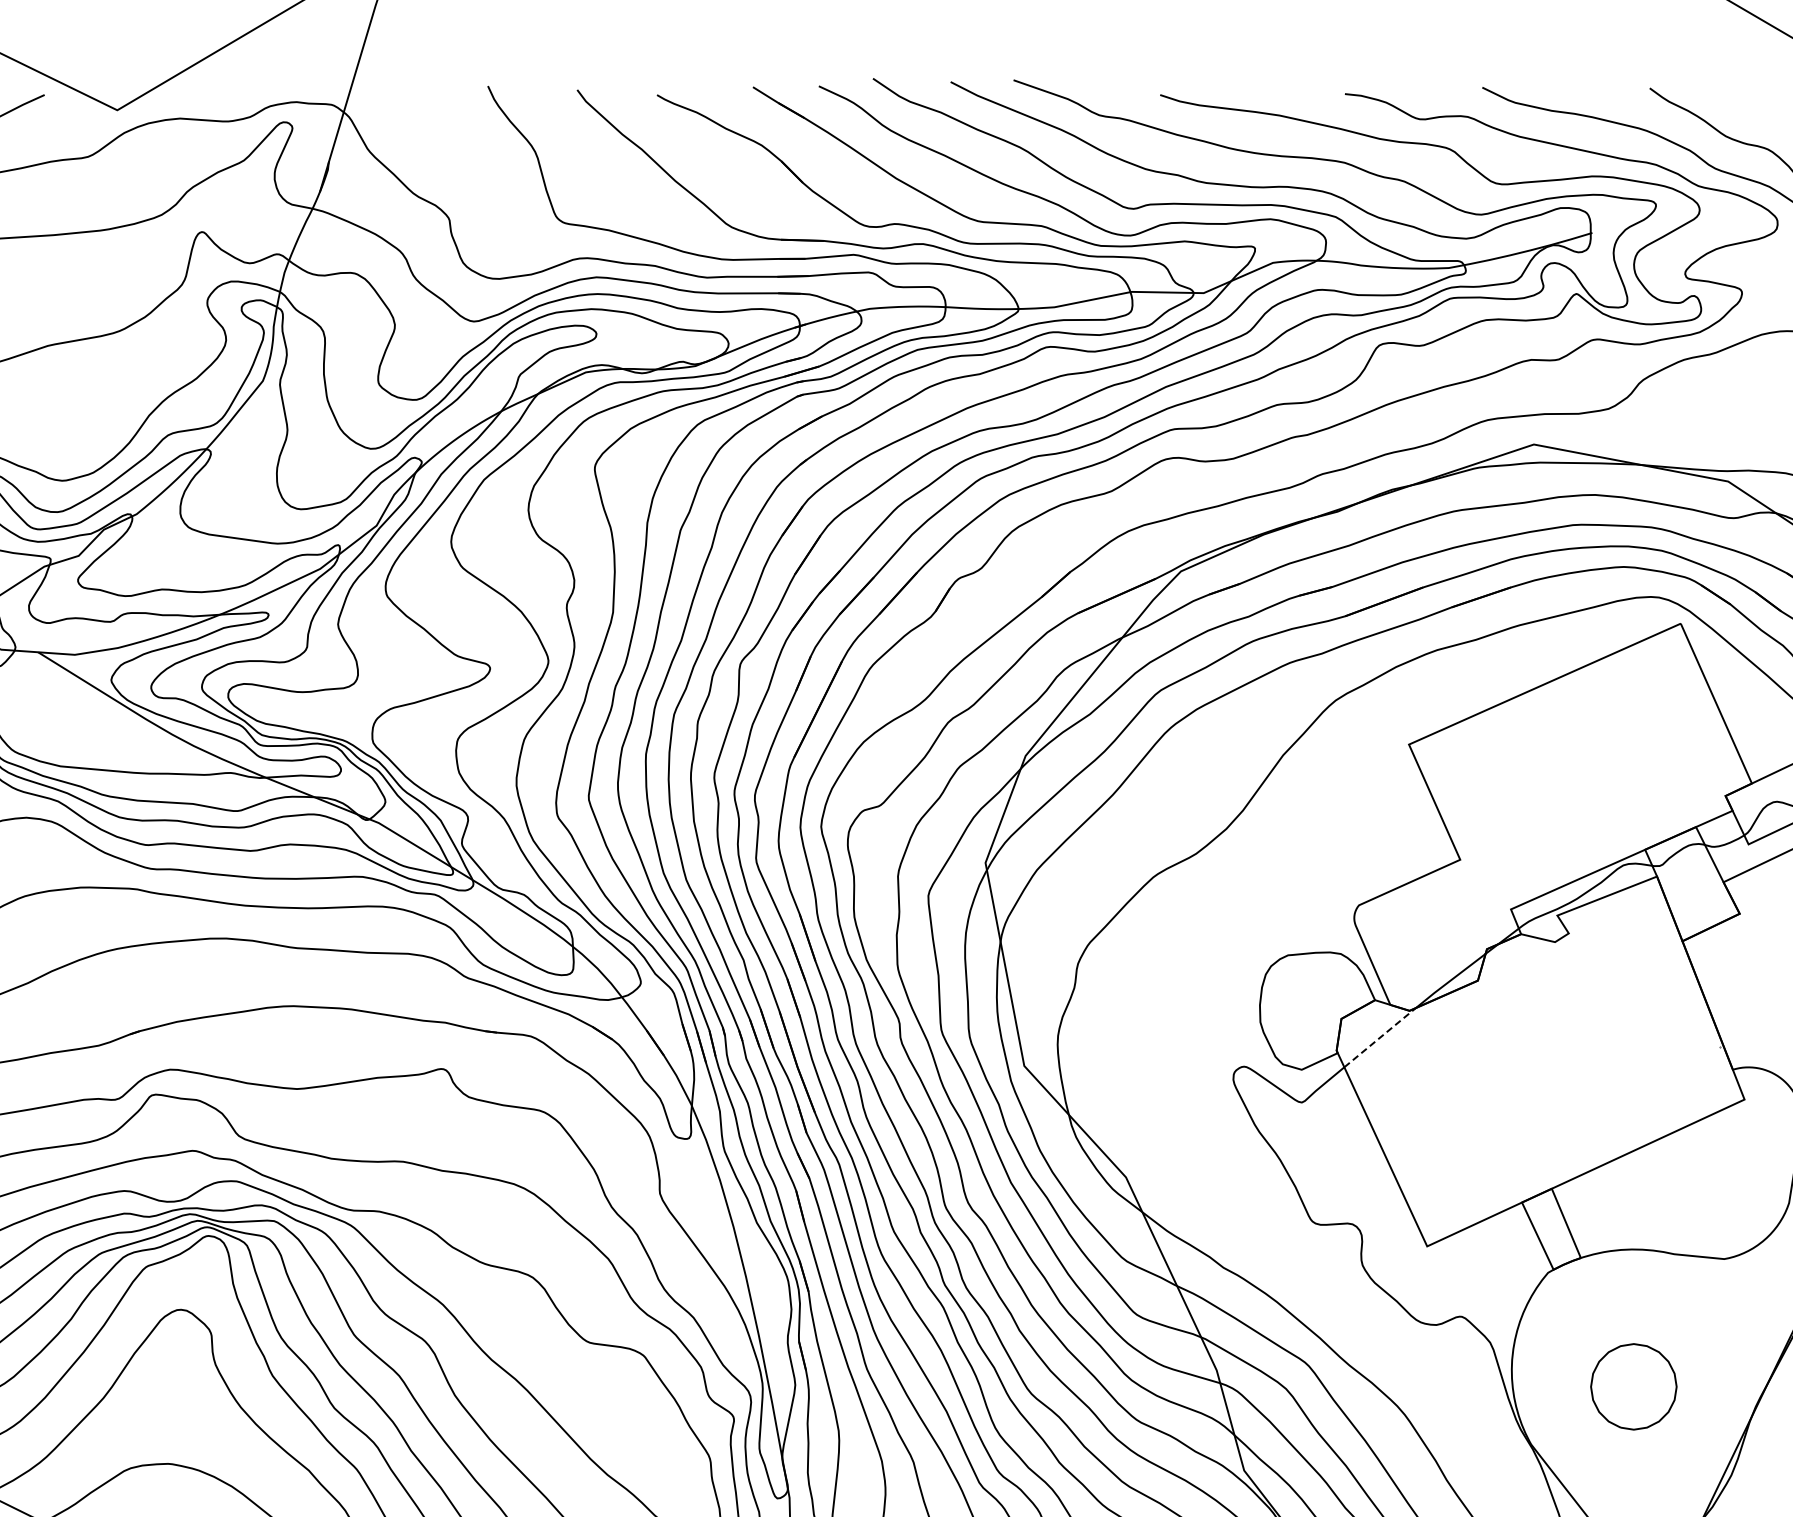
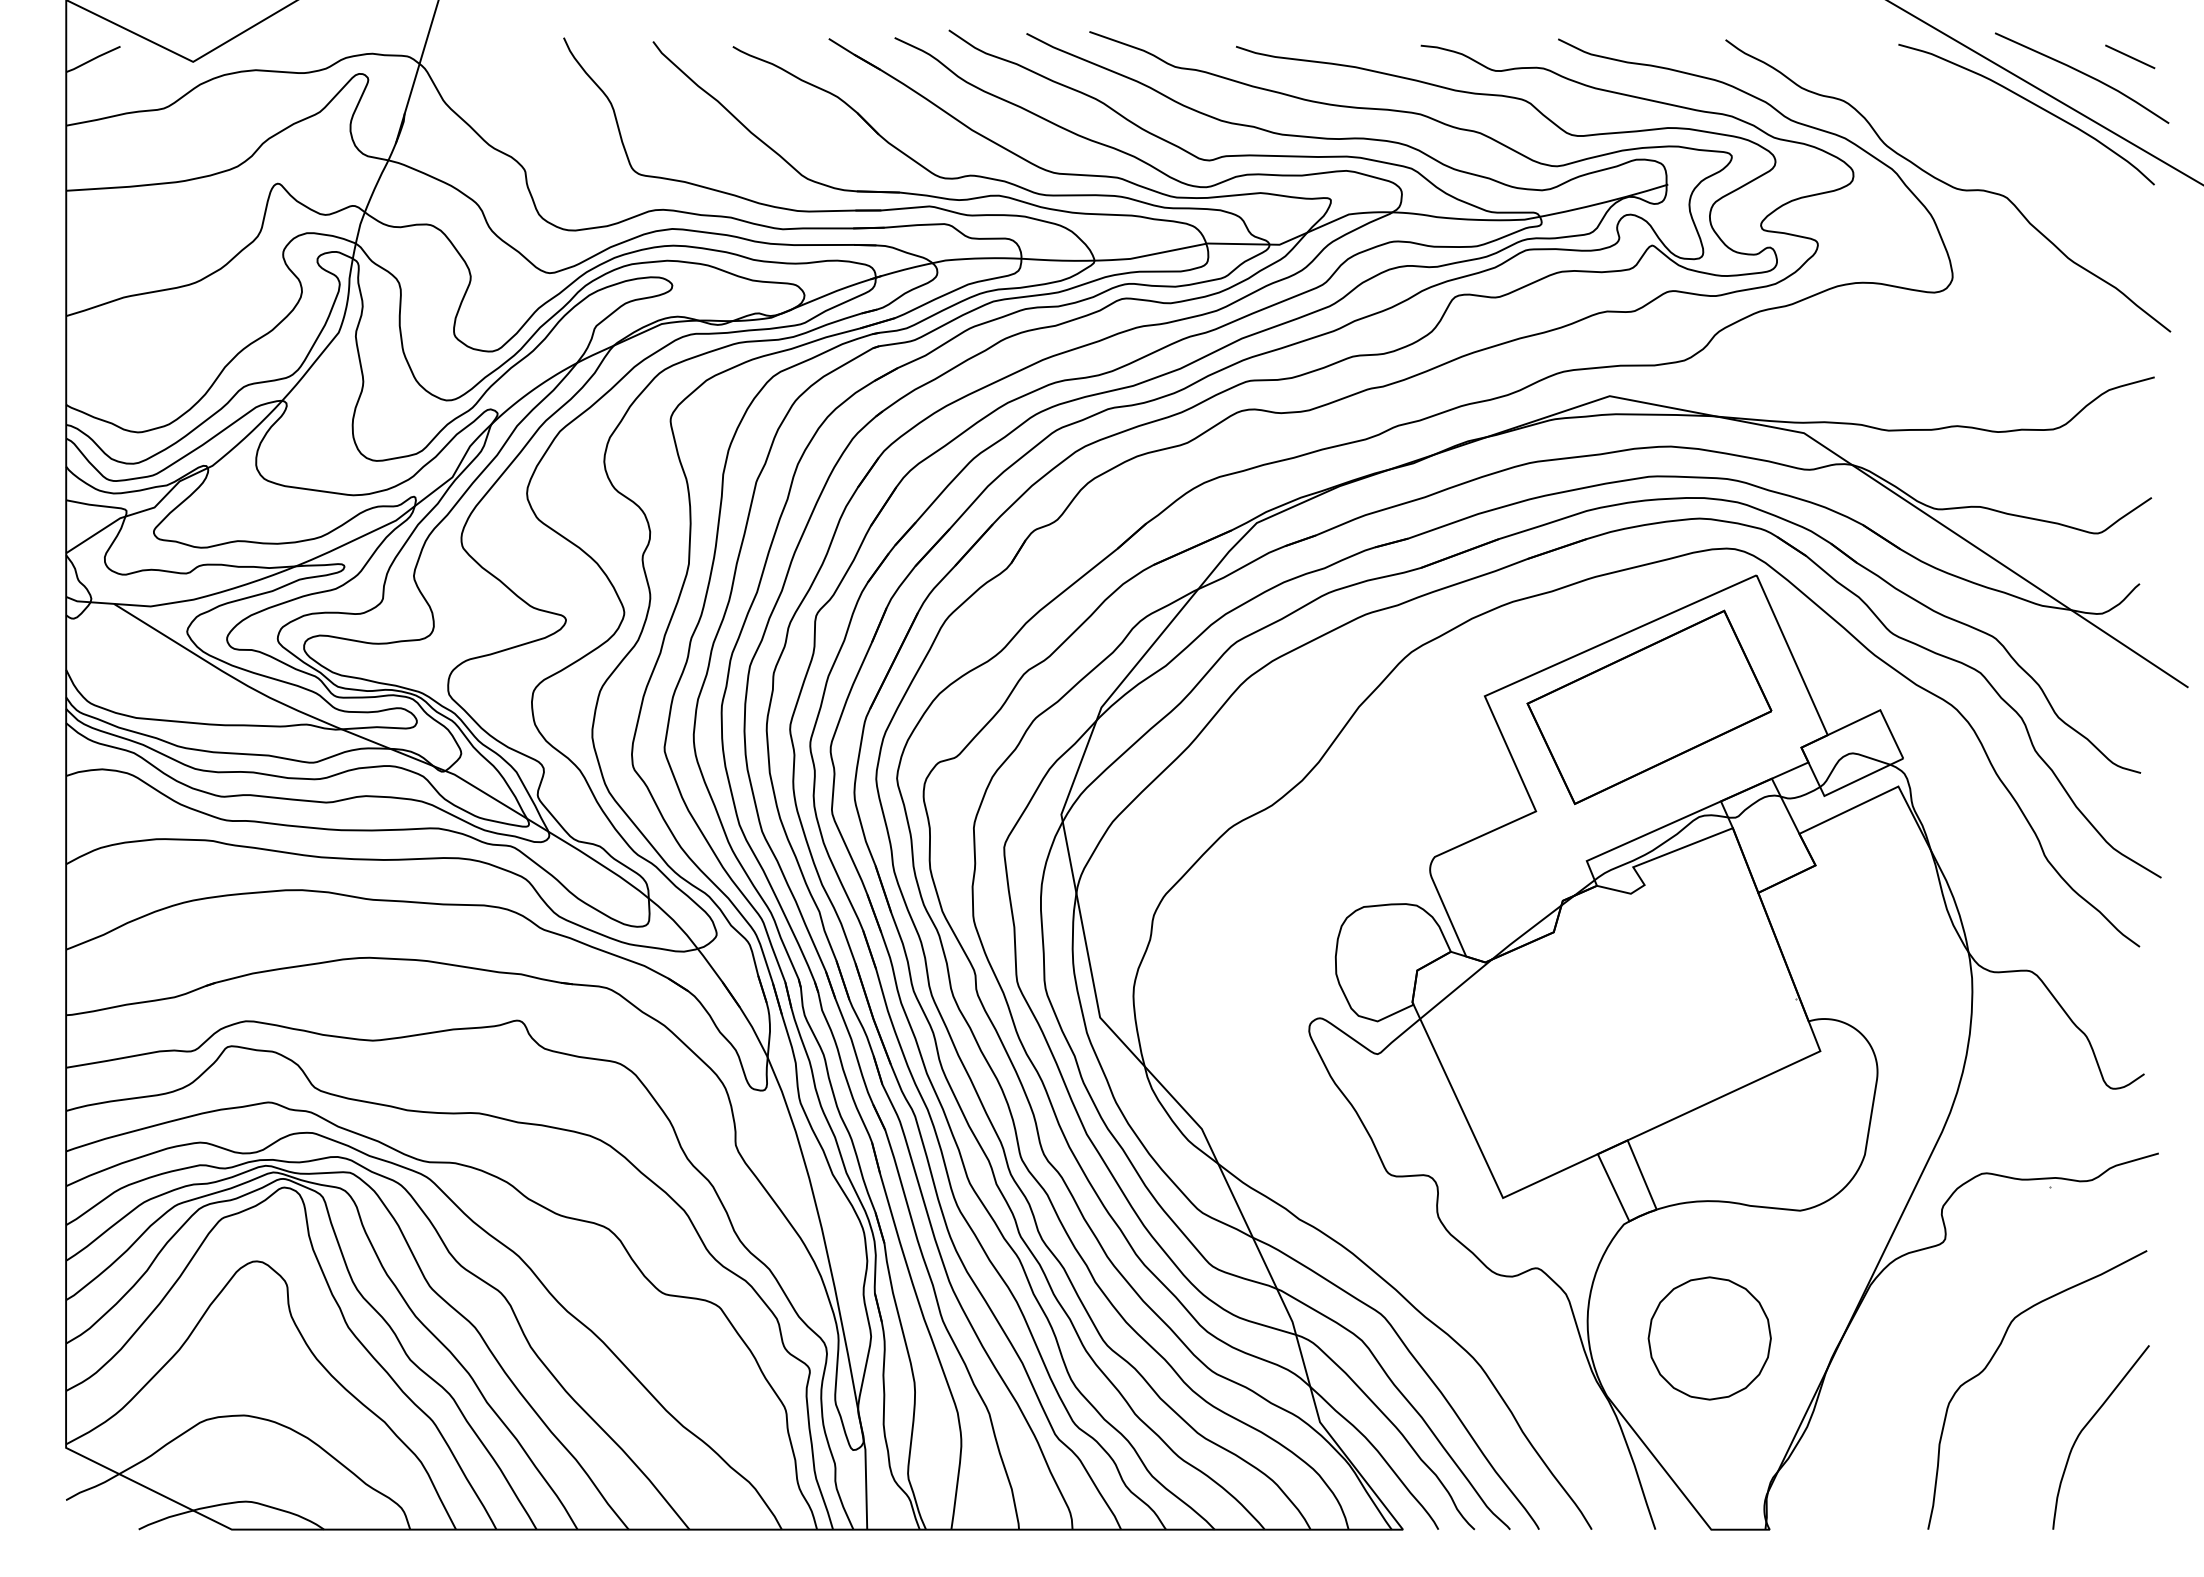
part: (1573, 755) -> (1649, 707), added
line: (1380, 1036) -> (1456, 988), dashed -> solid
part: (1633, 1386) -> (1709, 1338), size x1.43

